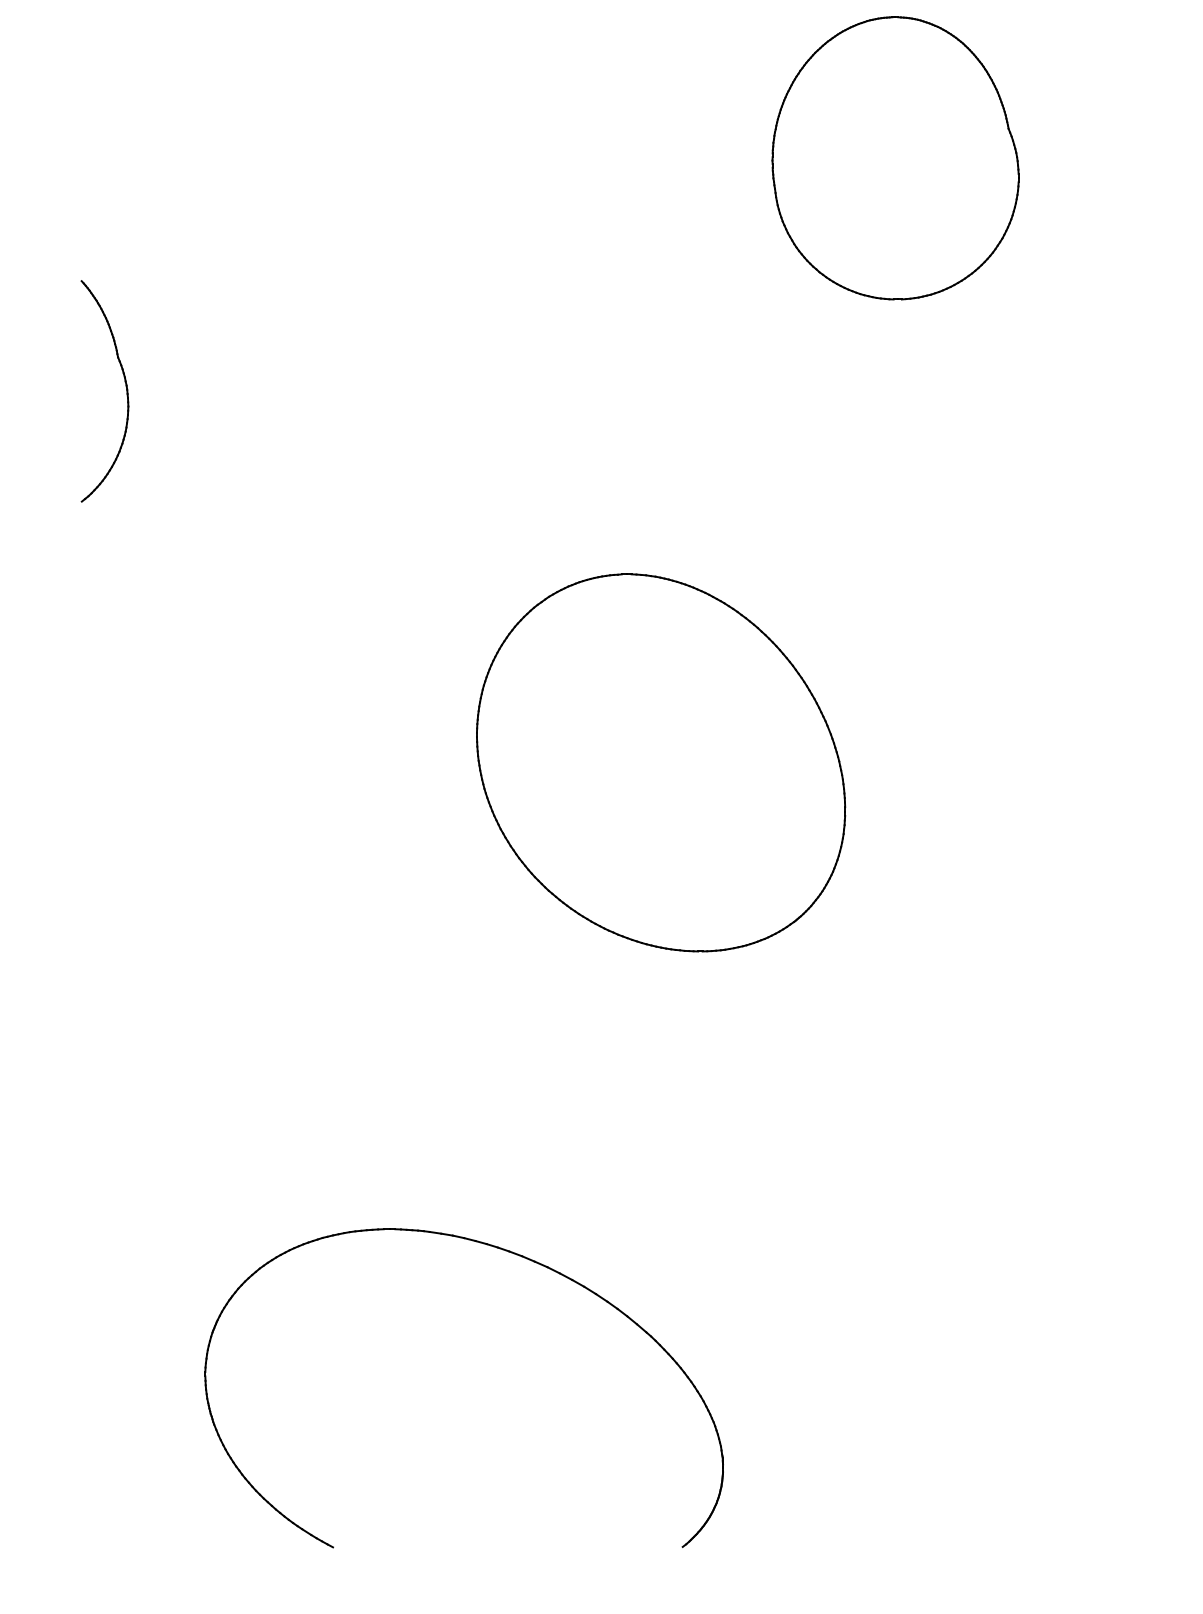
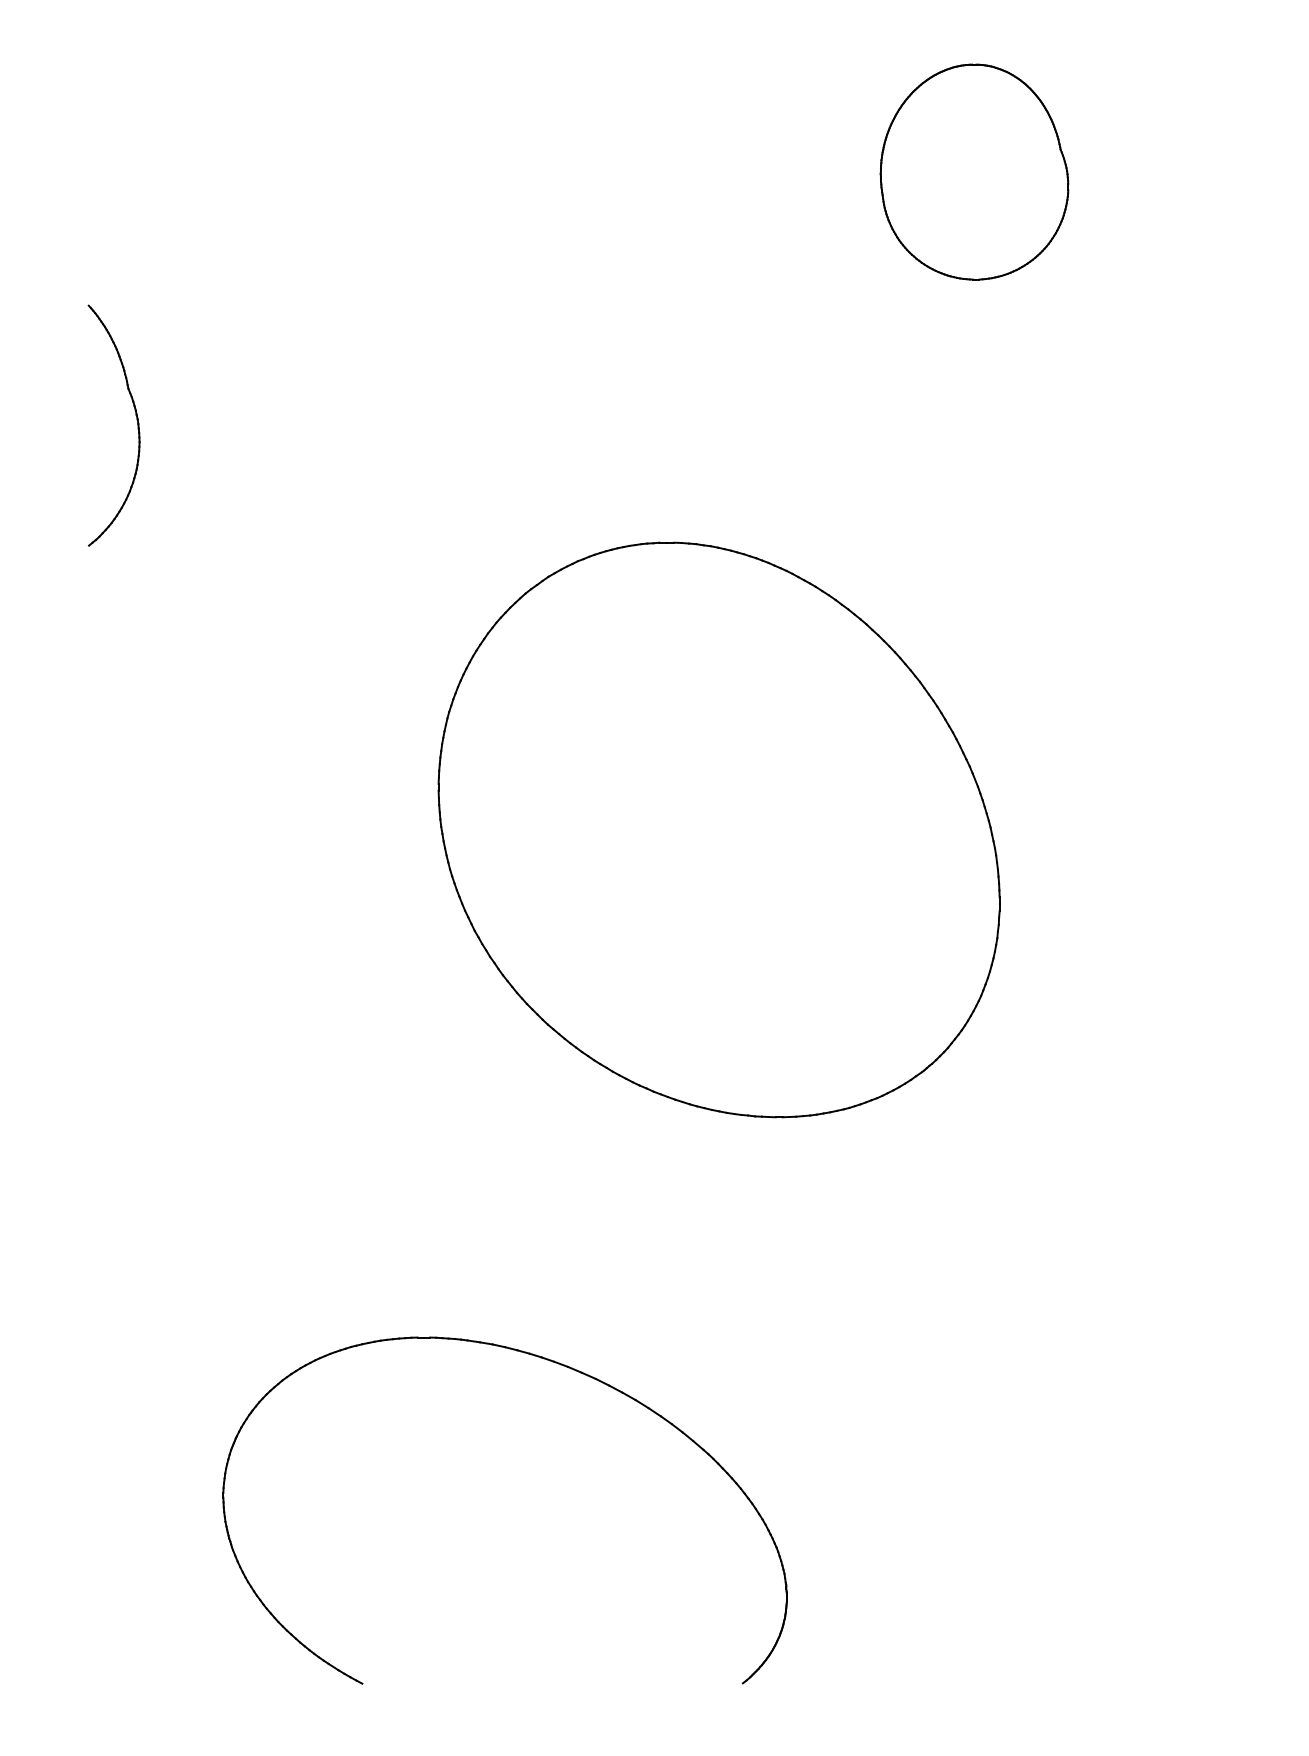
part: (895, 158) -> (974, 172), size x0.7
part: (661, 762) -> (719, 829), size x1.4

